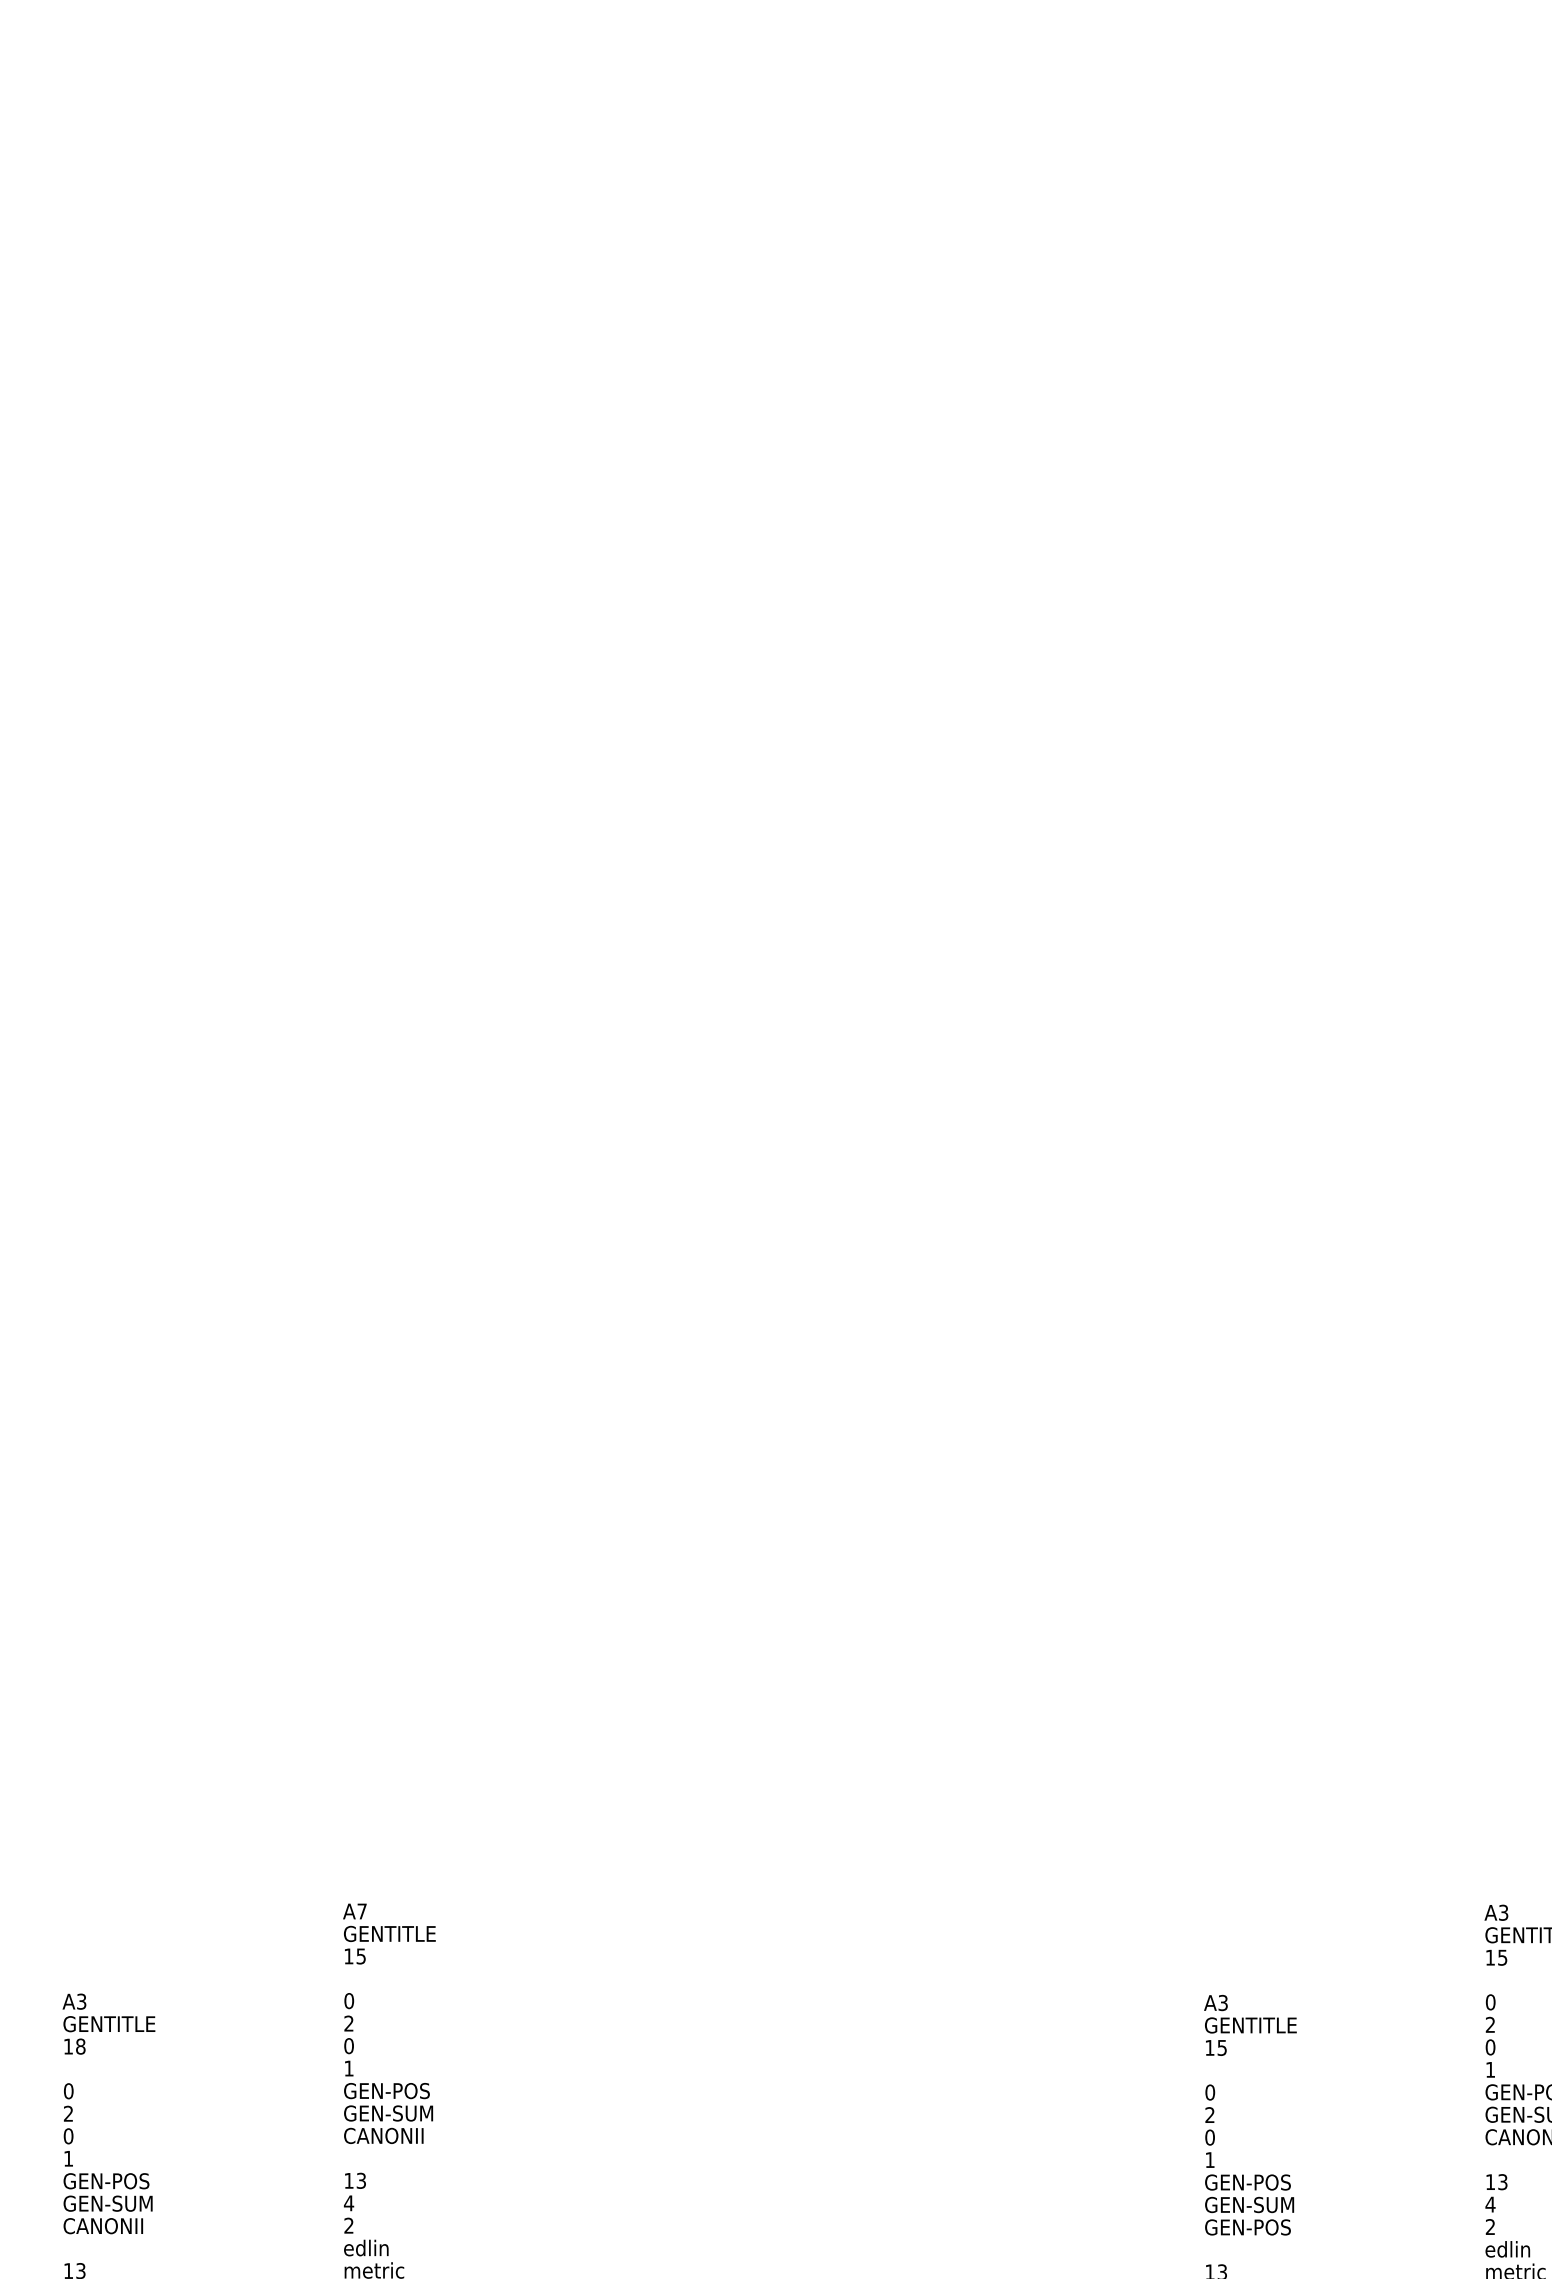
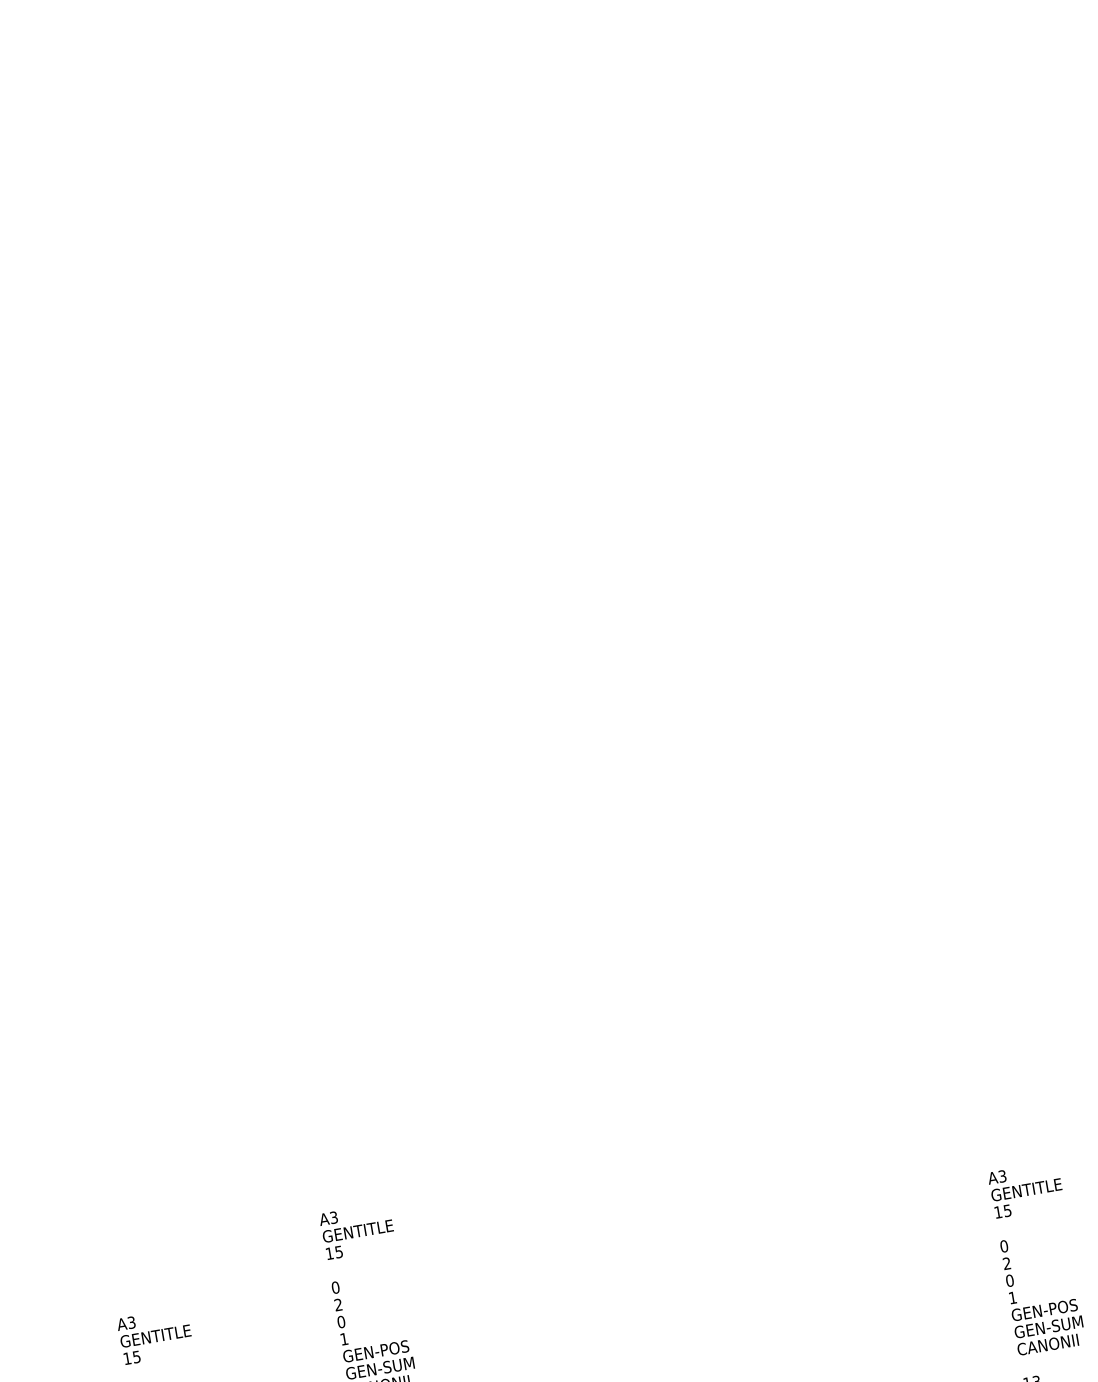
text: (361, 1911) -> (333, 1217), A7 -> A3
text: (80, 2046) -> (136, 1356), 18 -> 15
text: (1251, 2227) -> (1053, 1343), GEN-POS -> CANONII

